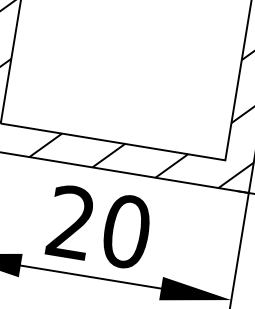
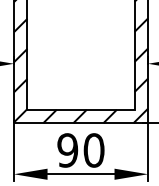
text: (70, 222) -> (67, 150), 20 -> 90

